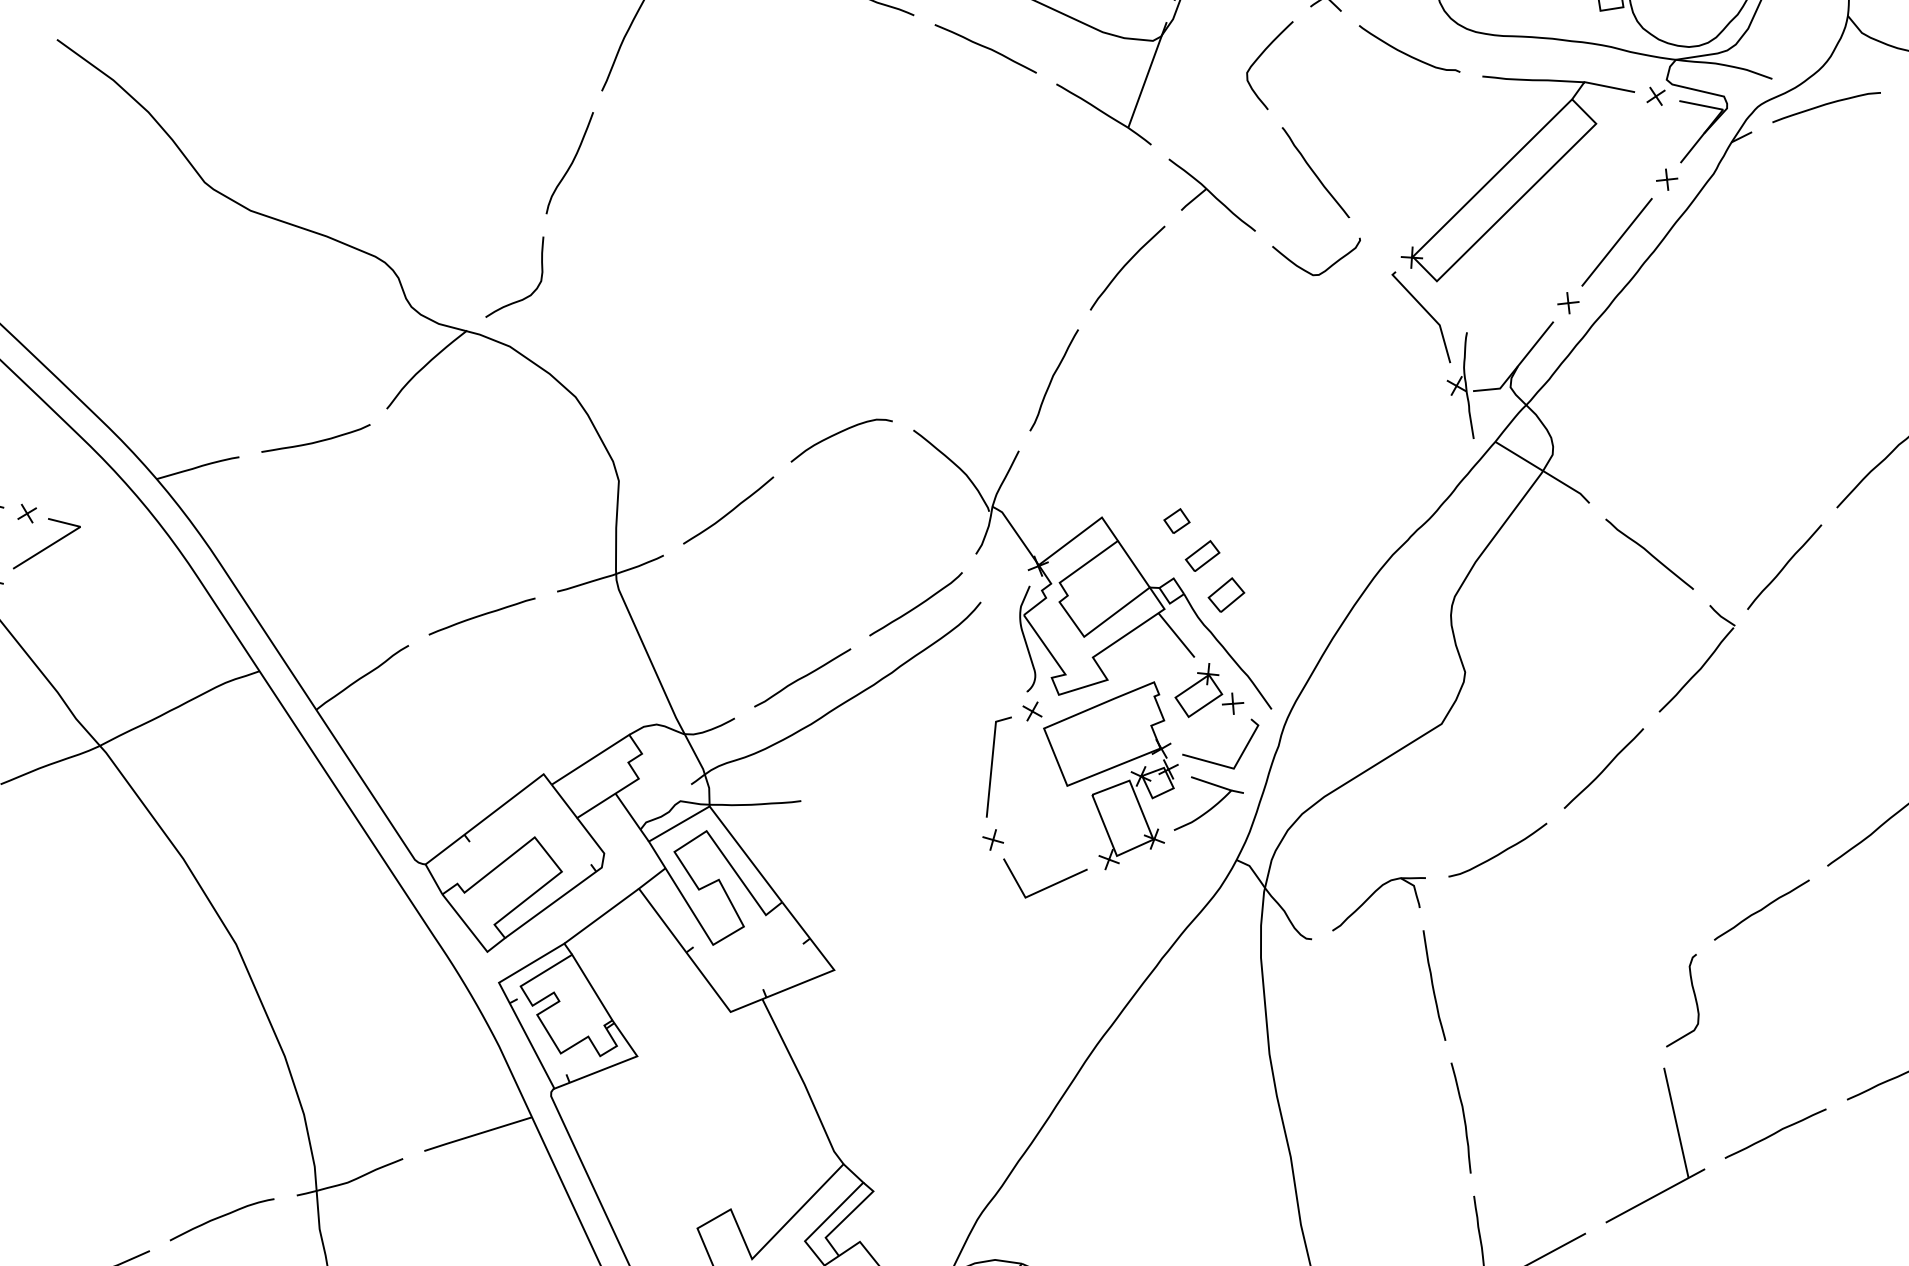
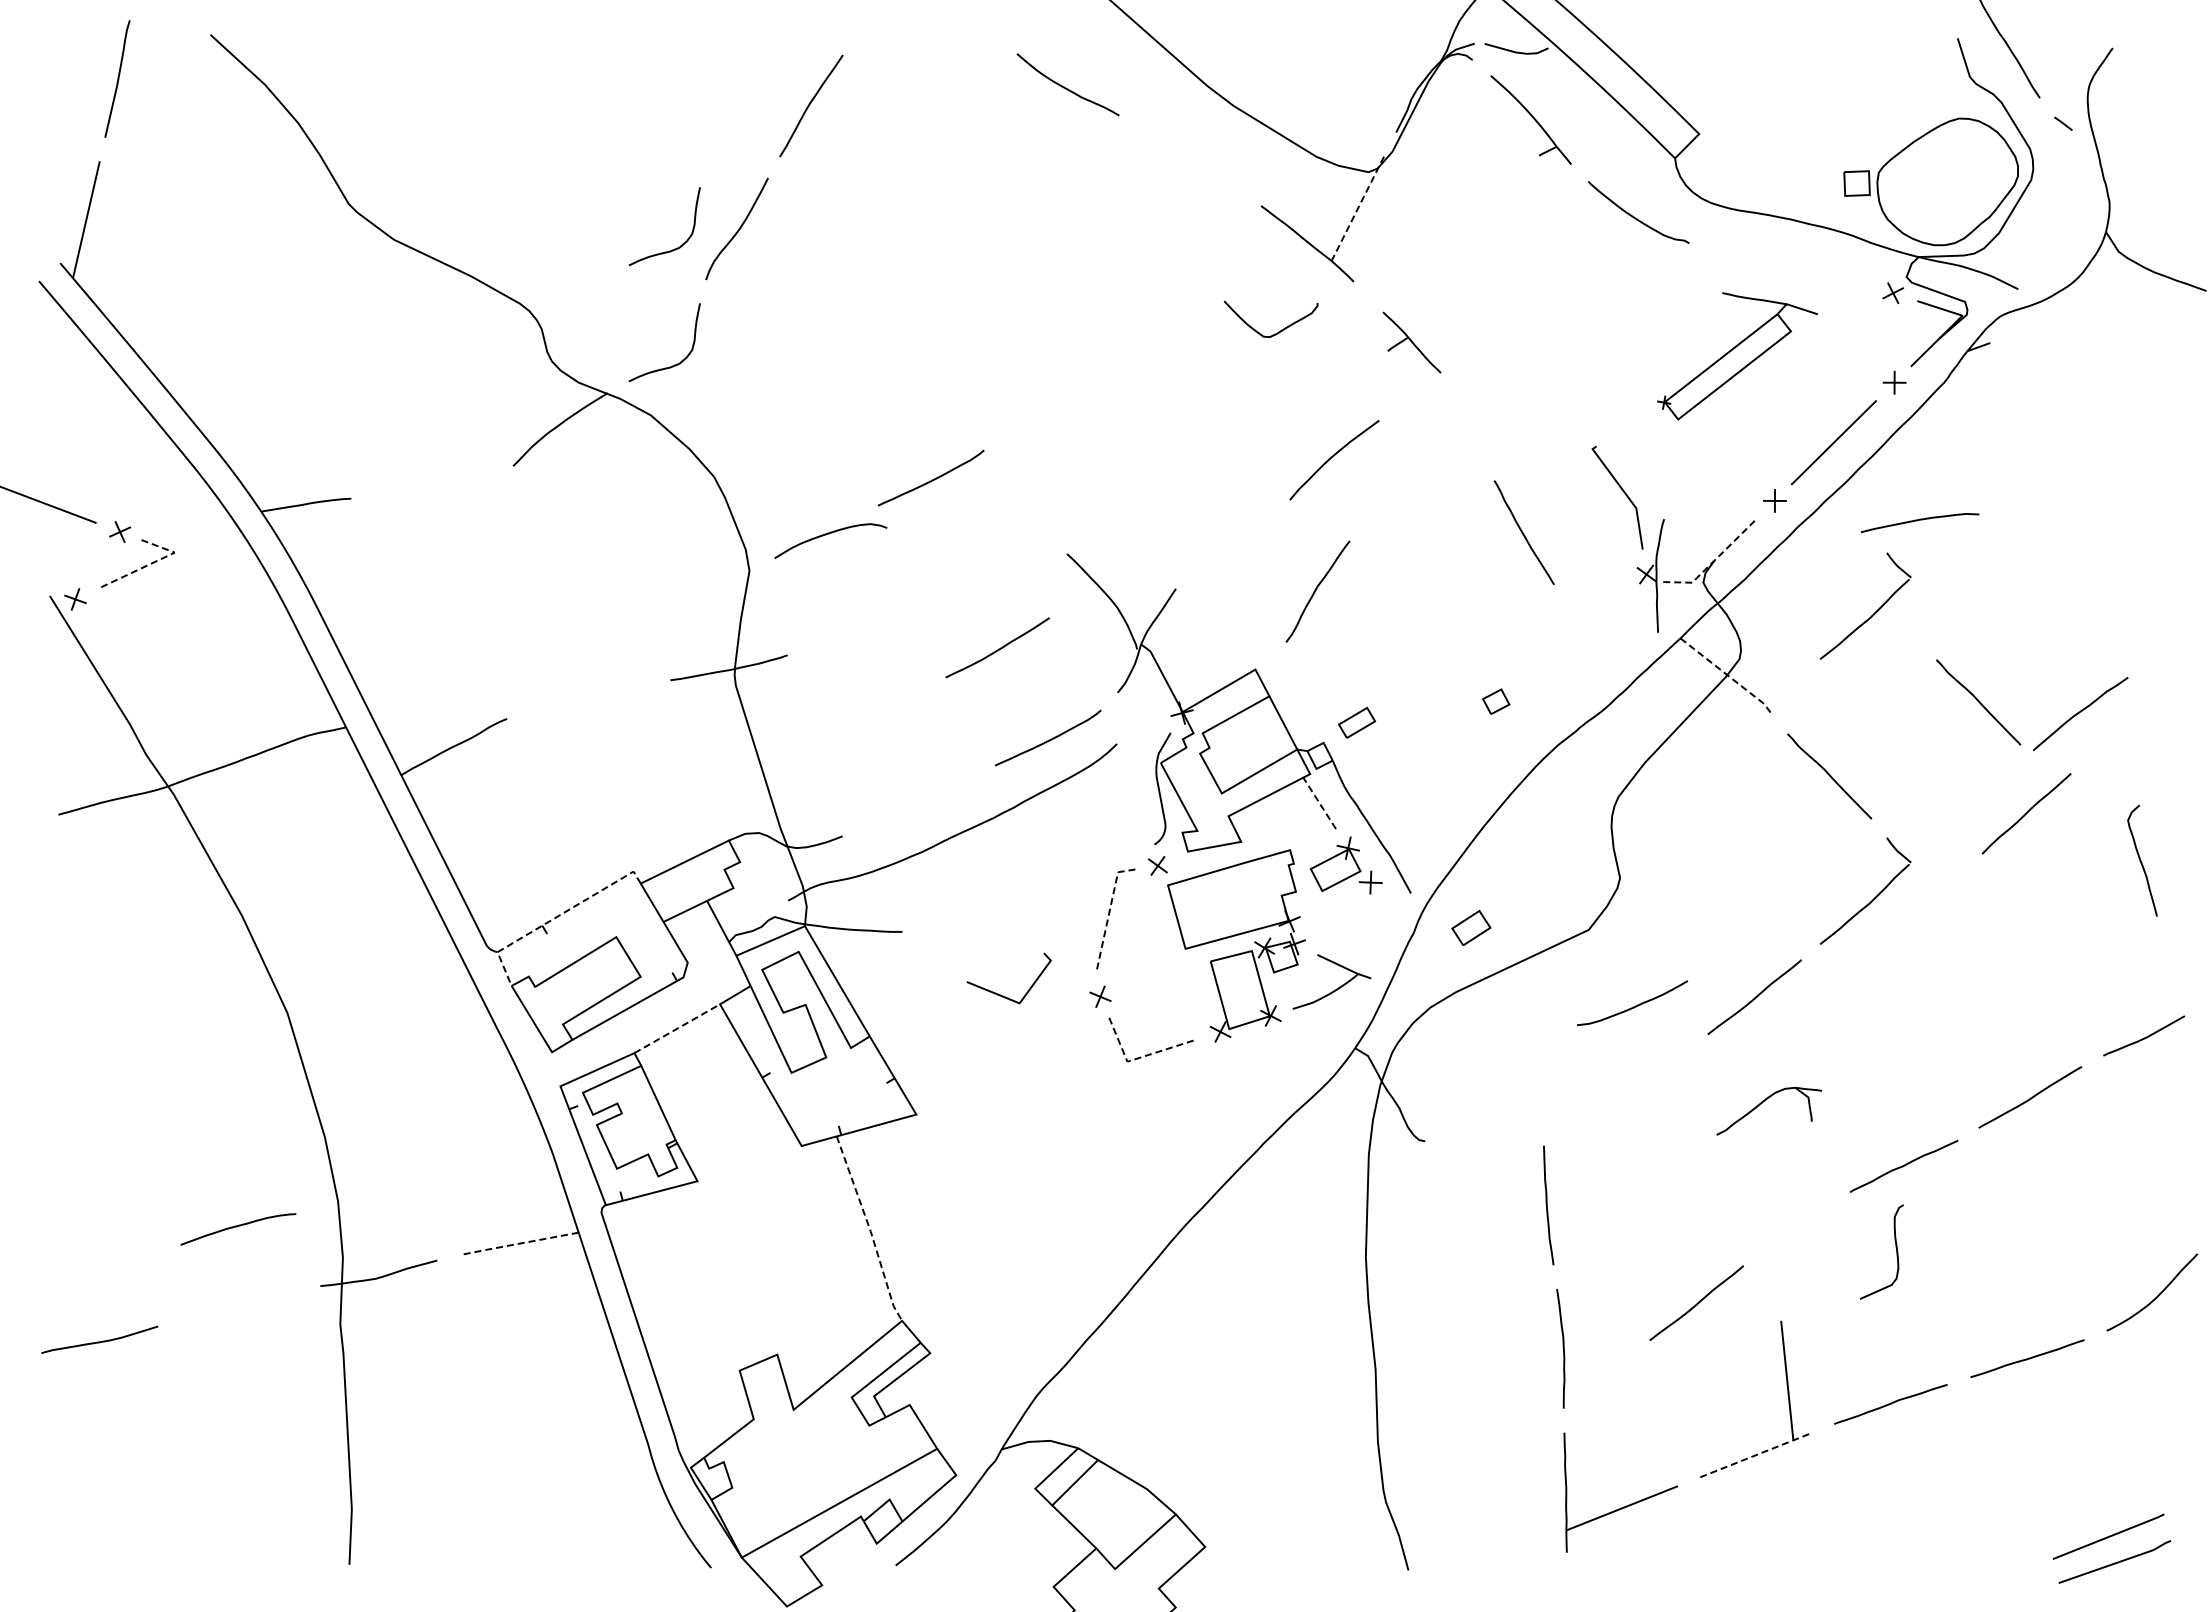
curve: (985, 47) -> (1190, 158), removed
curve: (1262, 54) -> (1482, 200), removed
line: (1147, 74) -> (1358, 207), solid -> dashed
curve: (1826, 104) -> (1920, 520), moved
curve: (1315, 172) -> (1523, 532), moved
part: (1517, 172) -> (1737, 356), size x0.6
curve: (513, 188) -> (674, 248), added
part: (1211, 195) -> (1411, 342), size x0.7
curve: (1126, 265) -> (1333, 457), moved
curve: (1326, 268) -> (1278, 331), moved
line: (1518, 366) -> (1714, 561), solid -> dashed
curve: (779, 375) -> (932, 479), added
curve: (1052, 379) -> (1316, 590), moved
part: (1672, 397) -> (1873, 613), added
curve: (839, 433) -> (829, 534), moved
curve: (316, 441) -> (434, 491), removed
curve: (1780, 469) -> (1978, 702), added
line: (1544, 471) -> (1728, 675), solid -> dashed
curve: (729, 511) -> (998, 648), moved
part: (1177, 520) -> (1496, 701), moved
line: (61, 538) -> (153, 562), solid -> dashed
line: (1784, 566) -> (2026, 813), moved
part: (1226, 594) -> (1471, 927), moved
curve: (481, 615) -> (587, 696), removed
line: (1176, 634) -> (1319, 802), solid -> dashed
curve: (801, 677) -> (918, 801), removed
line: (992, 761) -> (1109, 913), solid -> dashed
line: (1217, 763) -> (1003, 995), moved
line: (475, 825) -> (555, 917), solid -> dashed
curve: (1499, 853) -> (1633, 1006), moved
line: (1035, 893) -> (1138, 1058), solid -> dashed
part: (1371, 896) -> (1762, 1103), moved
line: (601, 915) -> (677, 1028), solid -> dashed
curve: (1693, 994) -> (1895, 1247), moved
curve: (1583, 1059) -> (1697, 1302), added
line: (804, 1082) -> (870, 1229), solid -> dashed
line: (477, 1133) -> (519, 1243), solid -> dashed
line: (1655, 1195) -> (1756, 1454), solid -> dashed
curve: (220, 1218) -> (236, 1227), moved

